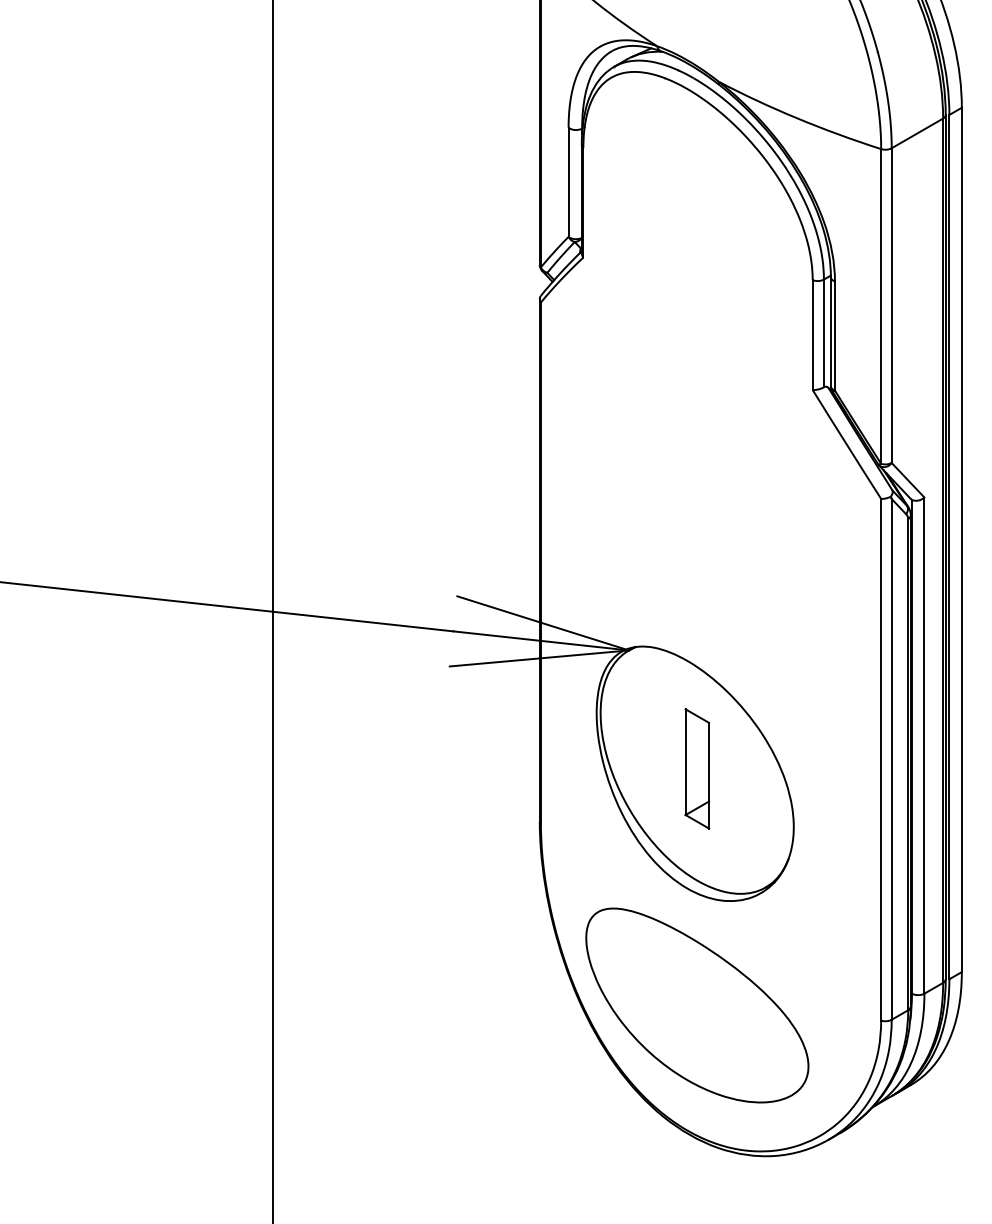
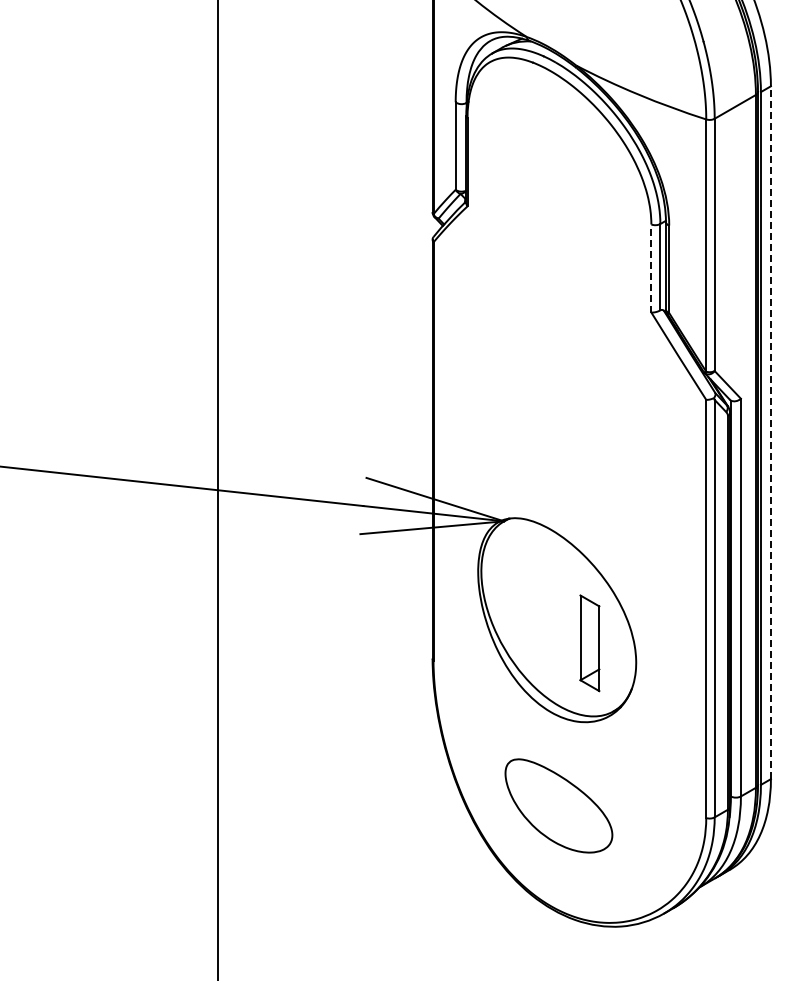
line: (812, 335) -> (651, 268), solid -> dashed
line: (961, 539) -> (770, 432), solid -> dashed
part: (696, 769) -> (589, 643), moved
part: (696, 1004) -> (558, 805), size x0.6

